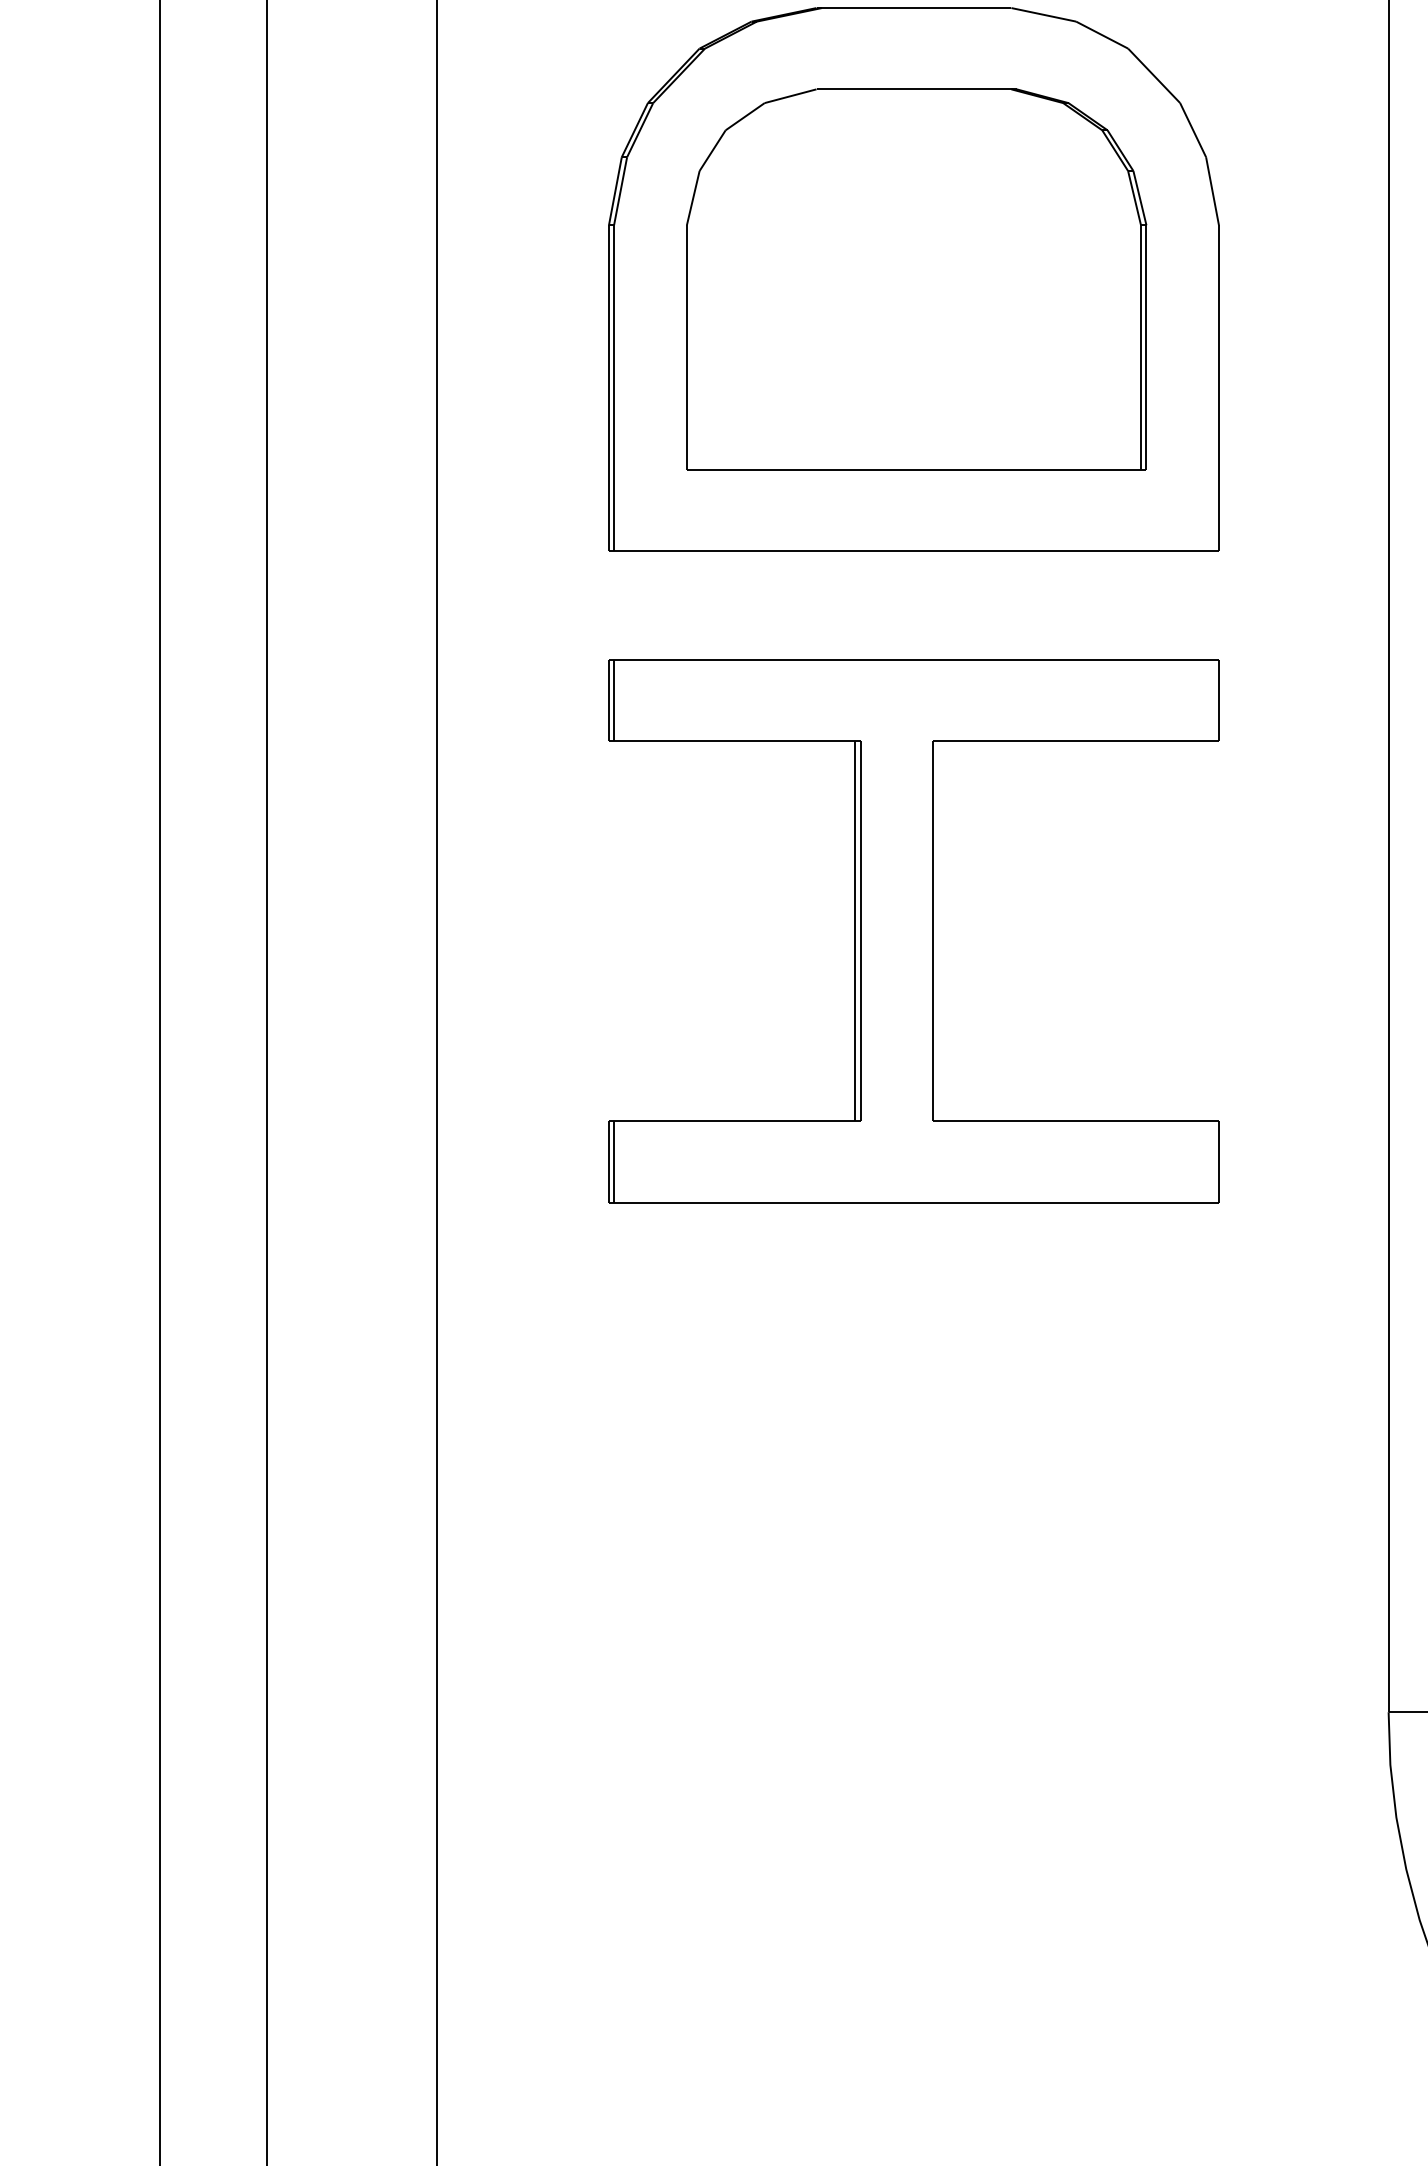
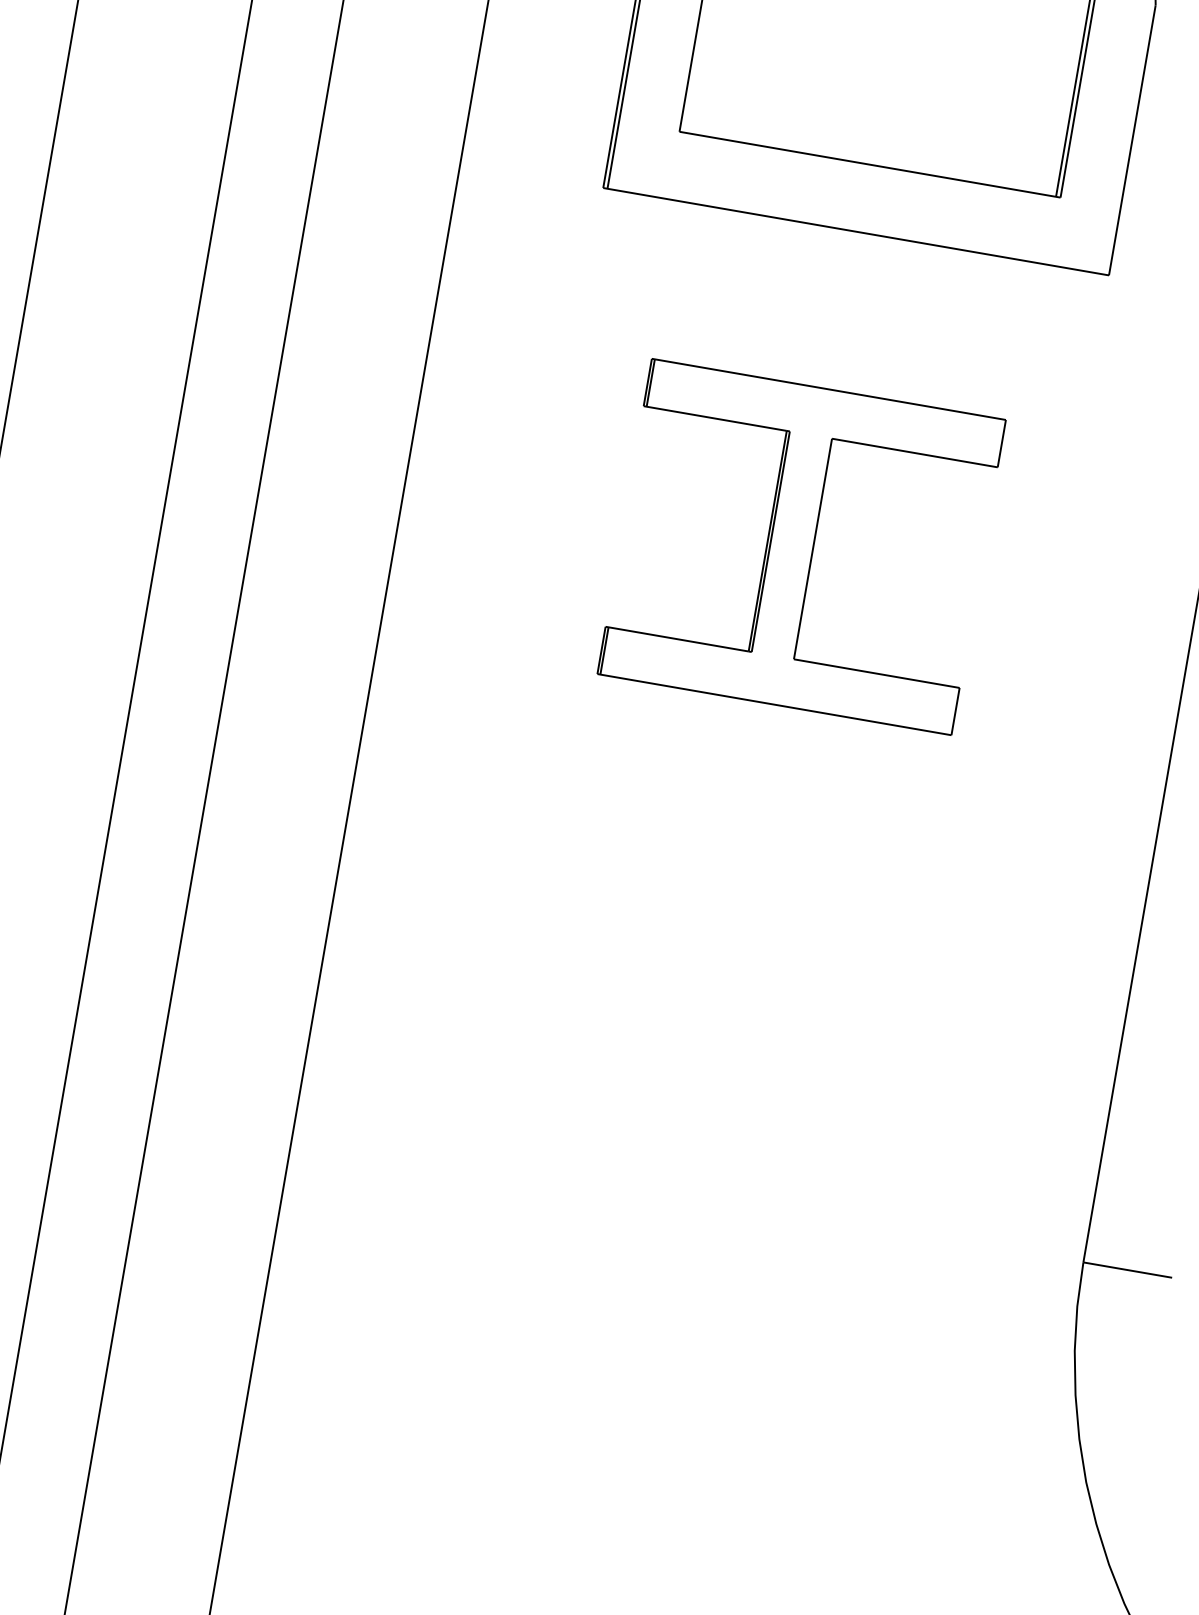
part: (913, 931) -> (801, 547), size x0.7

